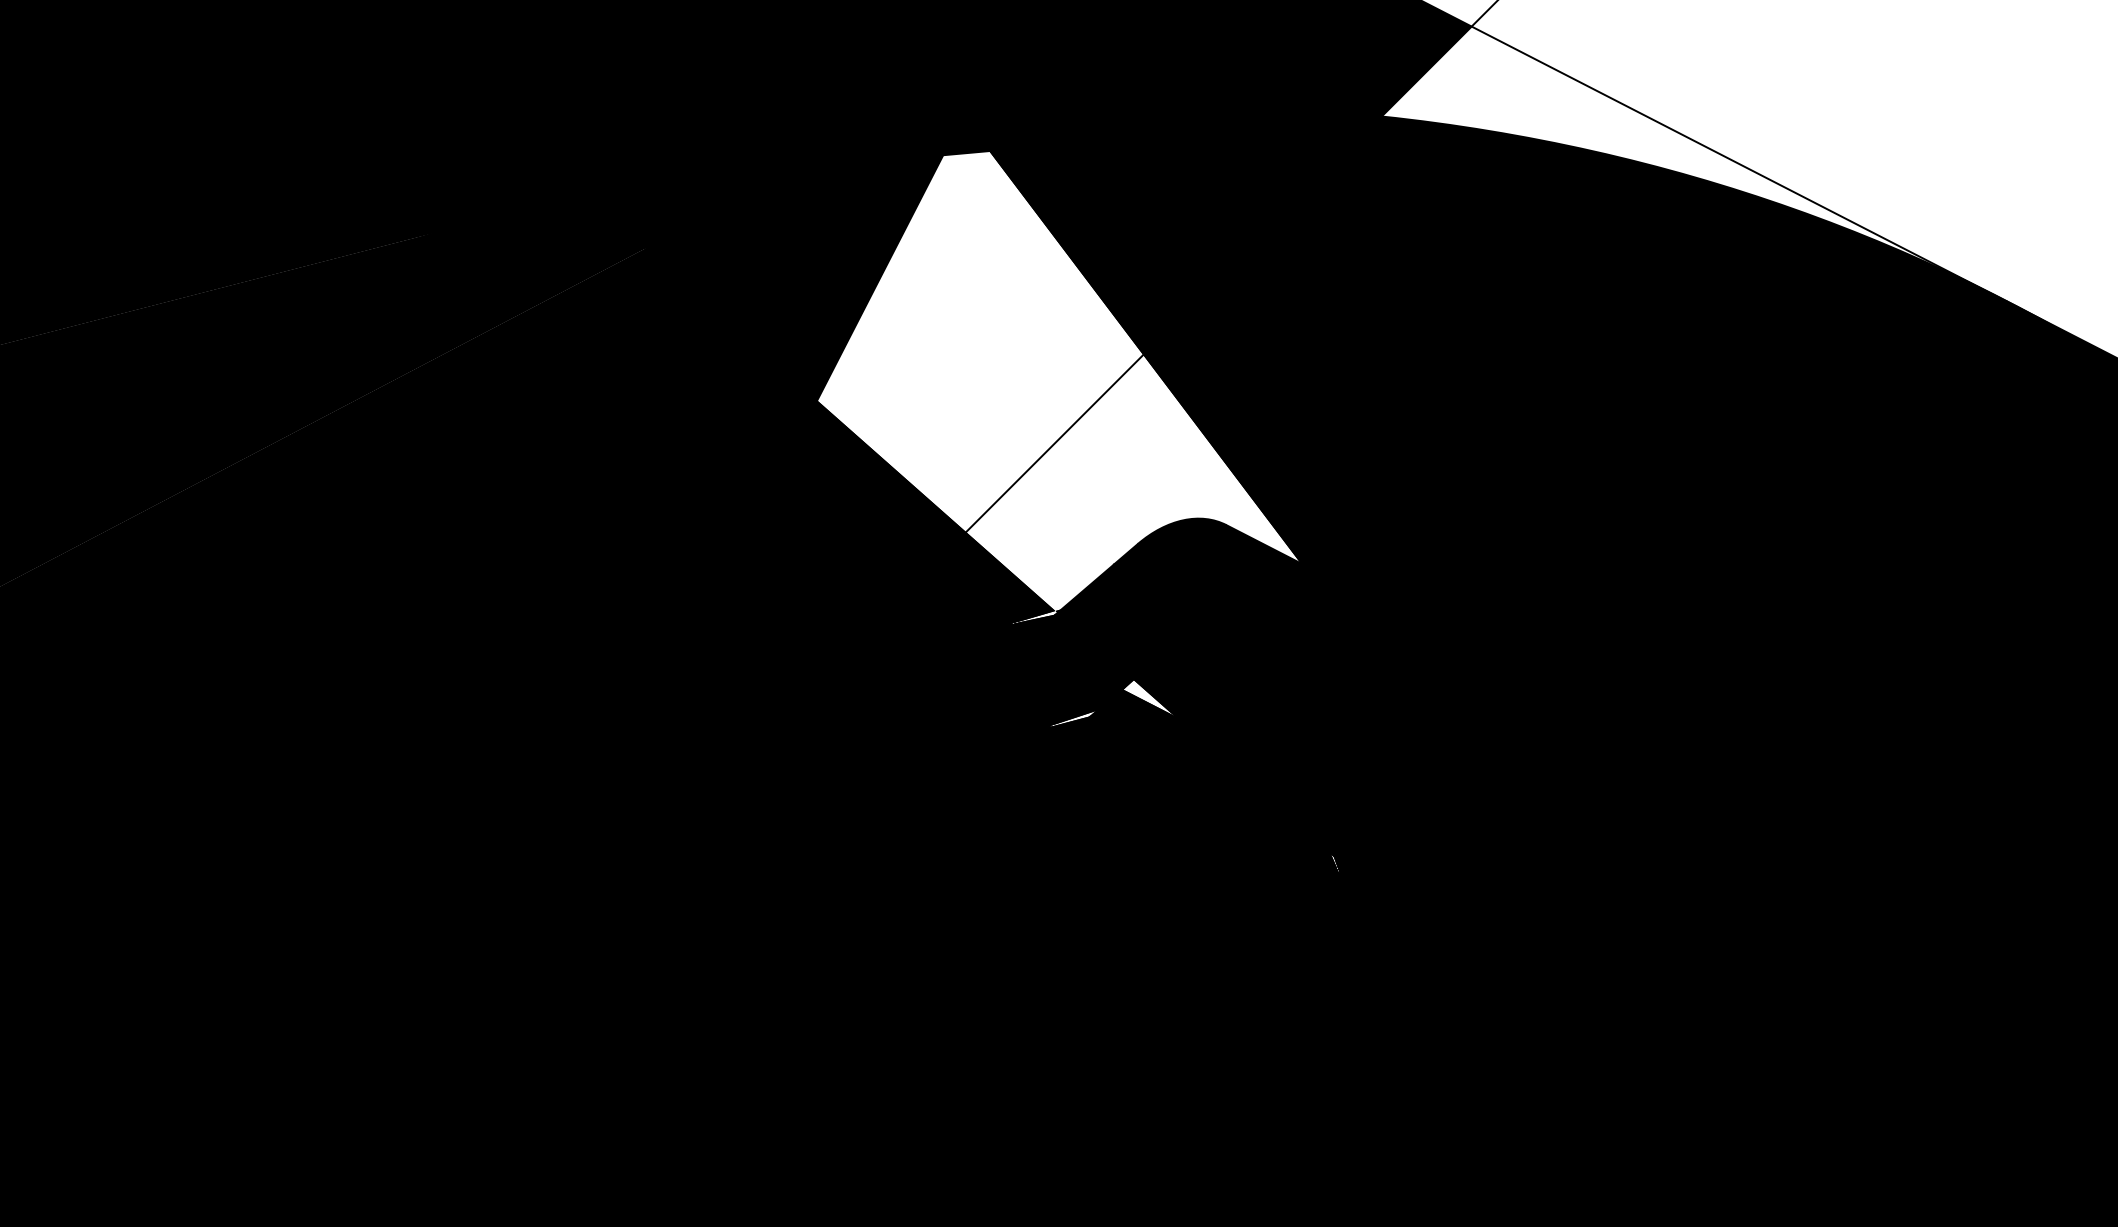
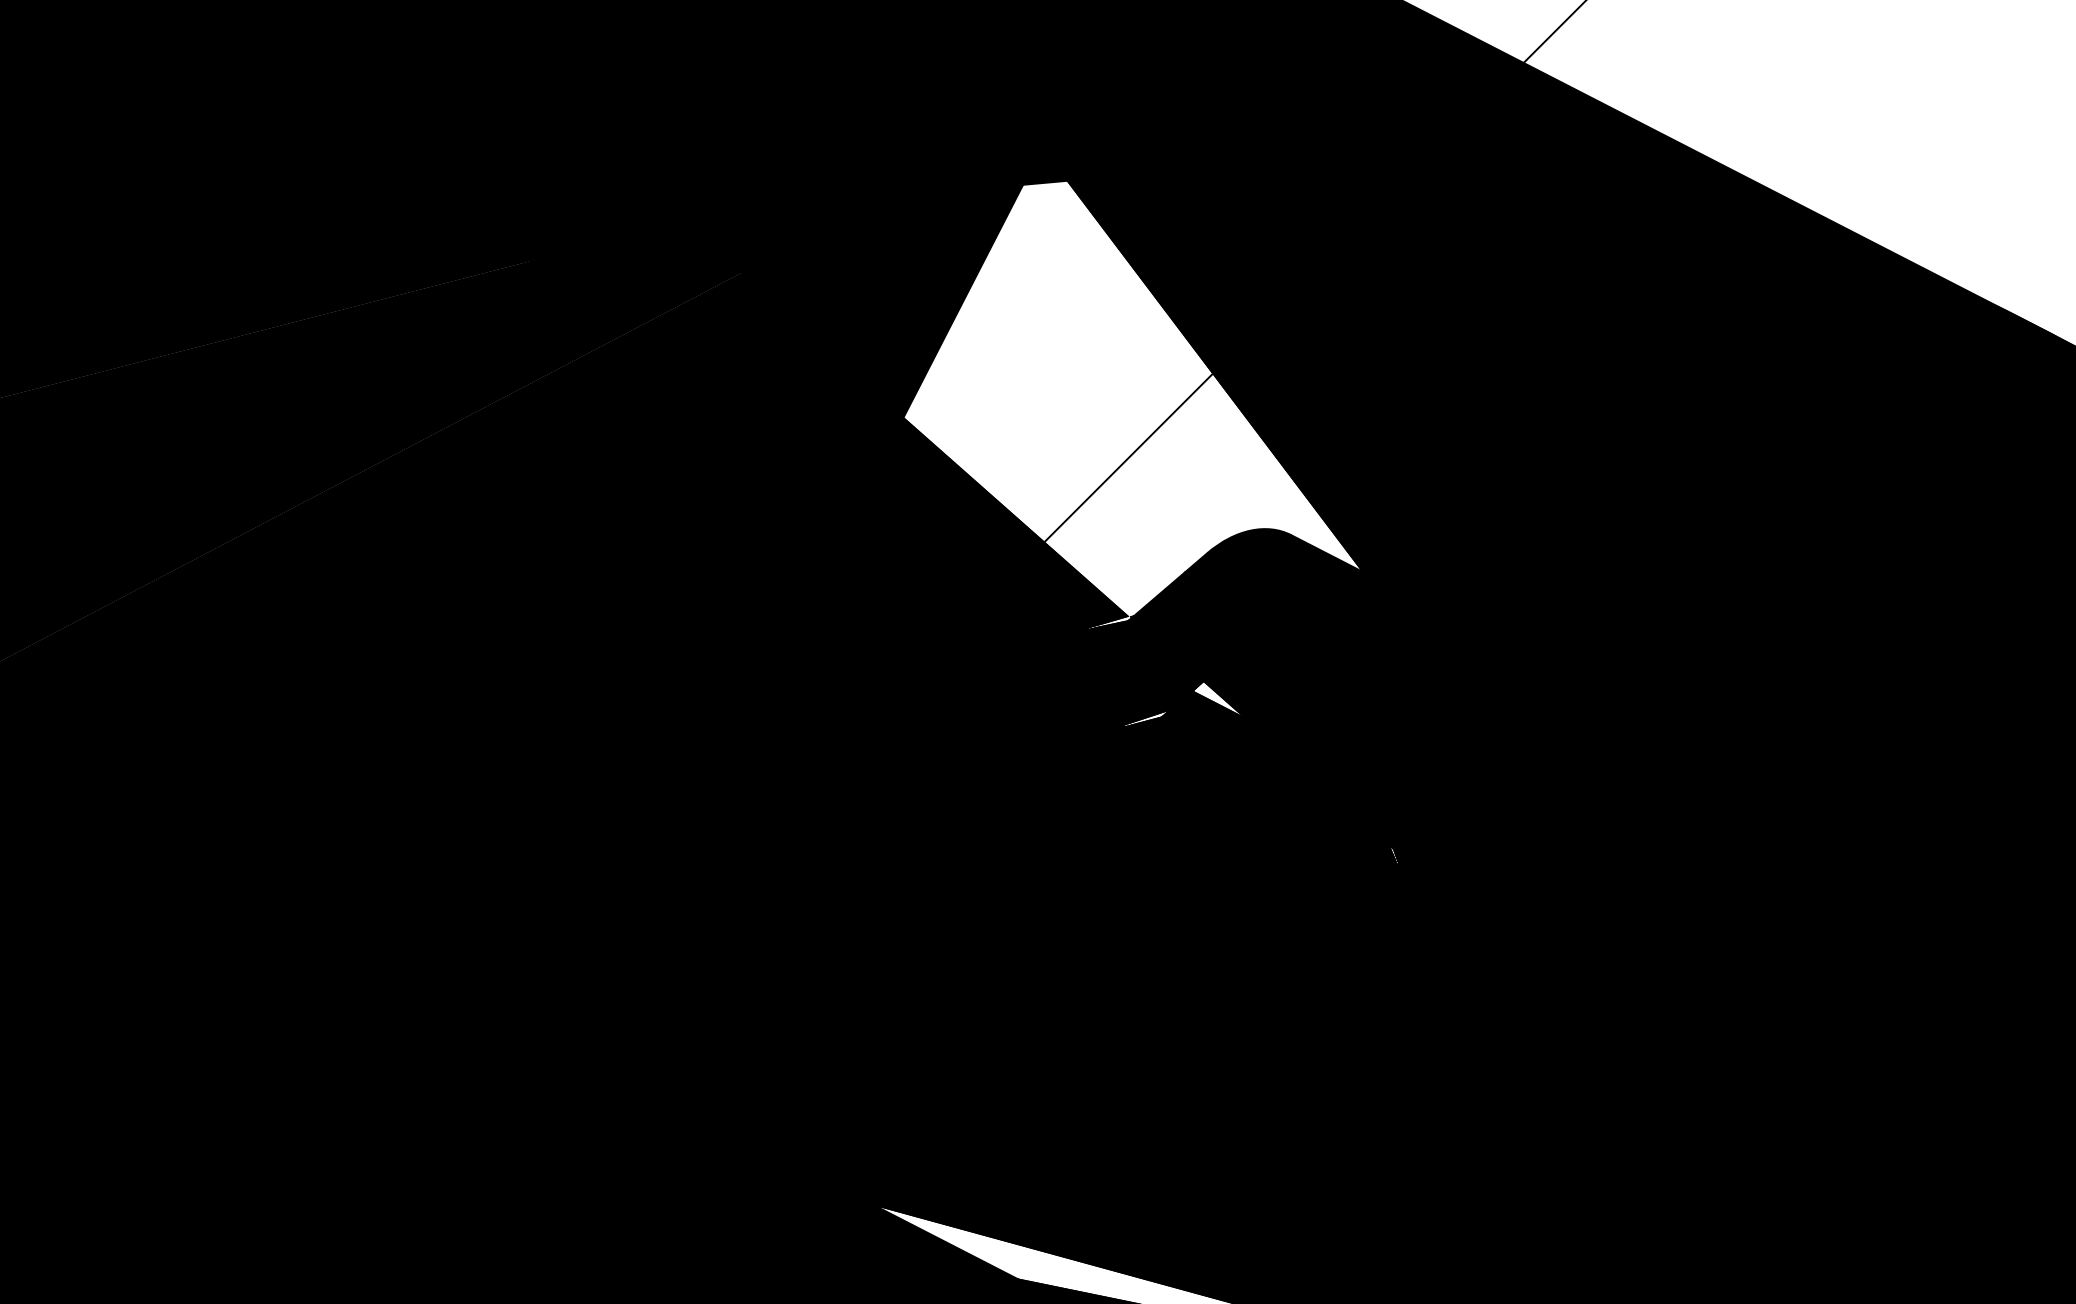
fill: (1564, 163) -> (1611, 192), added

